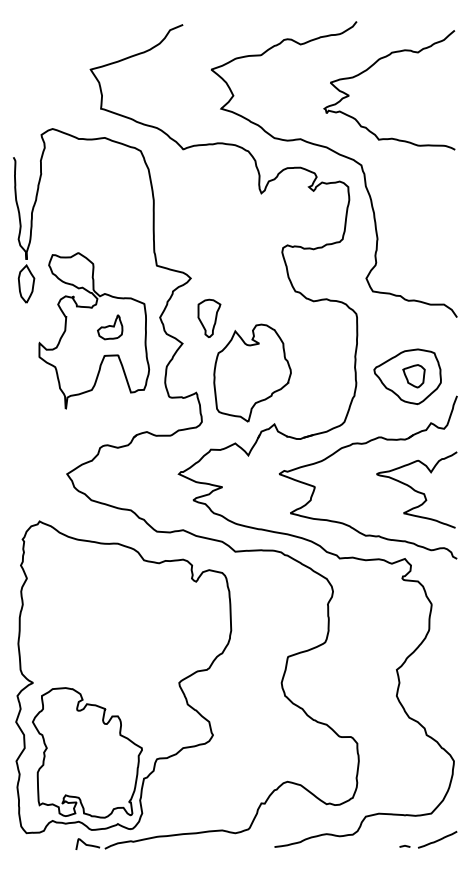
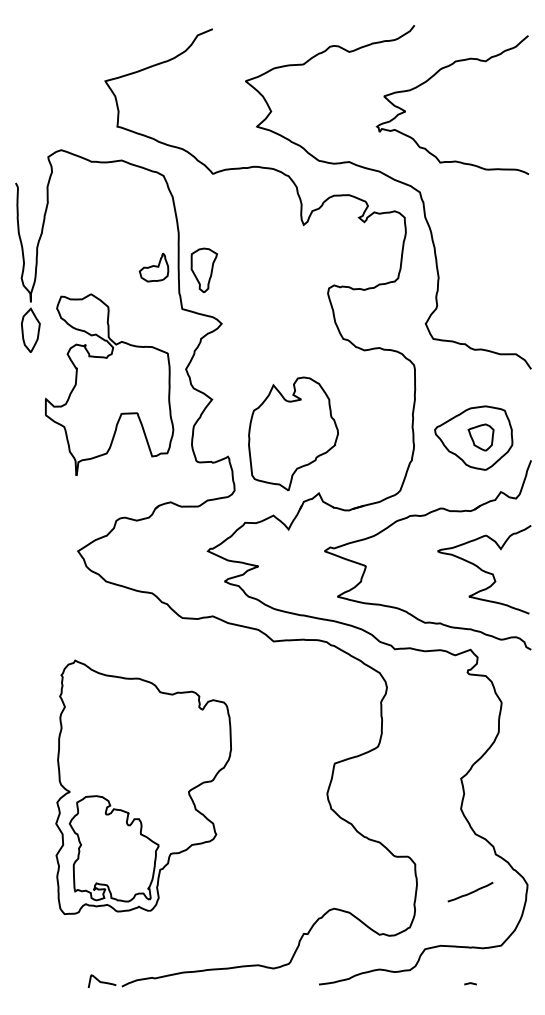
part: (208, 317) -> (203, 269), moved
part: (109, 327) -> (153, 267), moved
part: (123, 677) -> (143, 787), size x0.7
curve: (438, 839) -> (471, 891), moved

